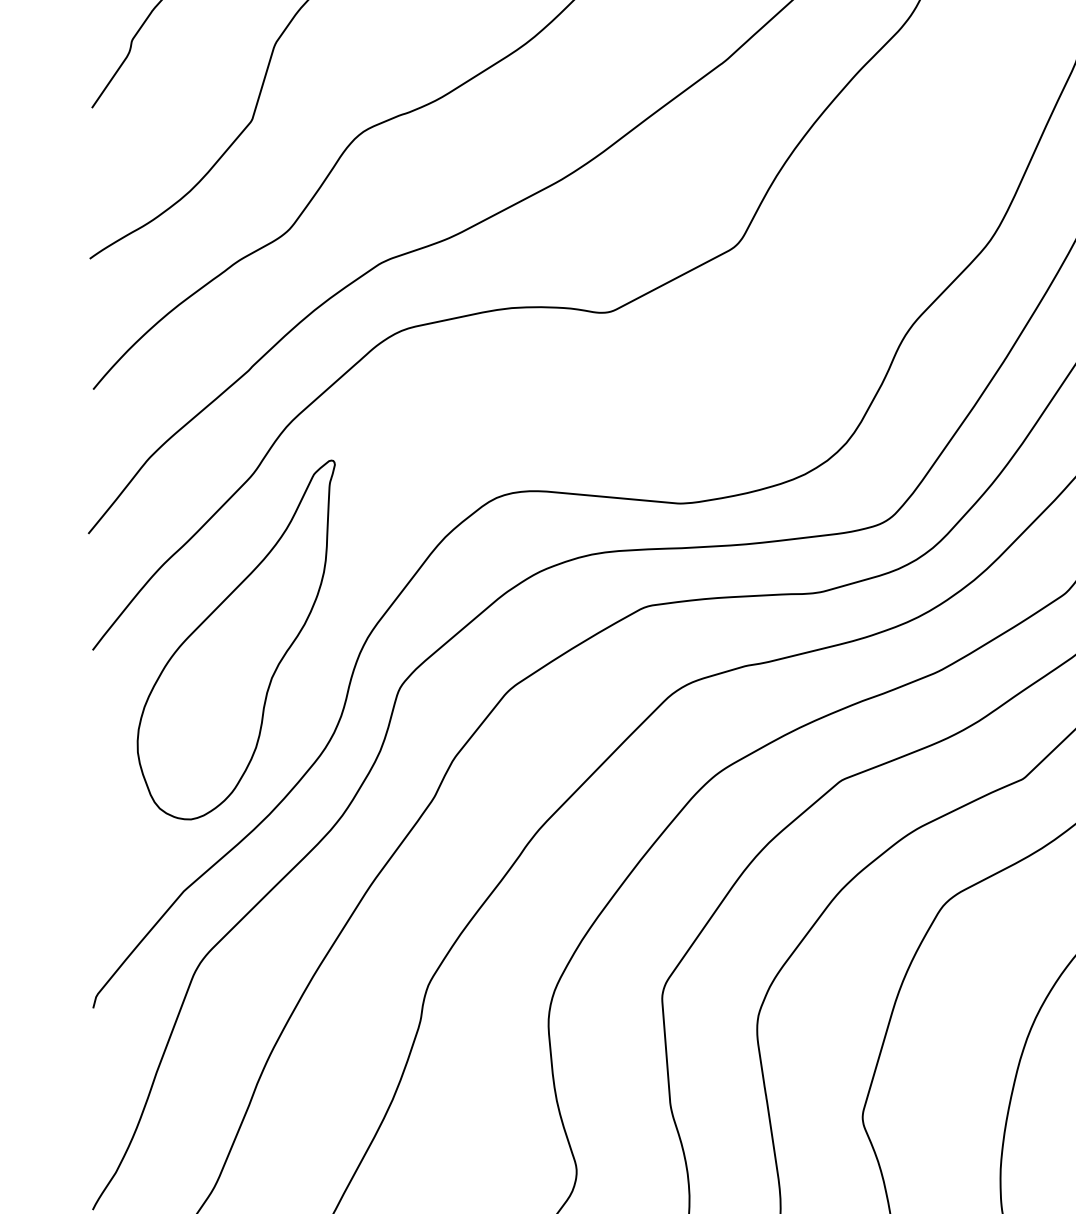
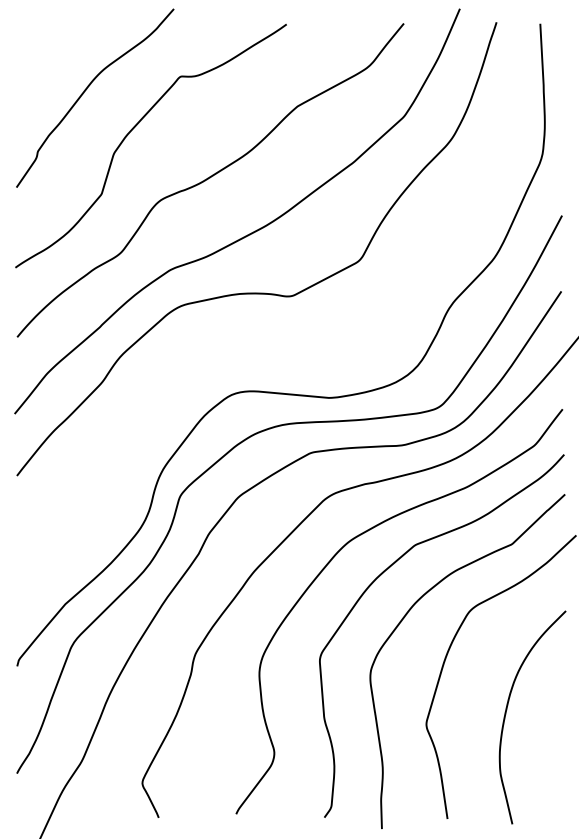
part: (236, 640) -> (93, 470), removed

